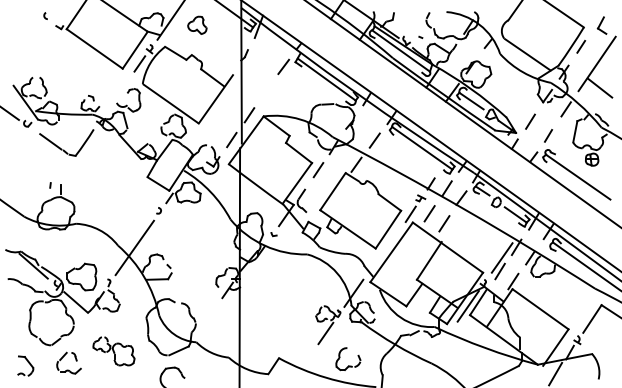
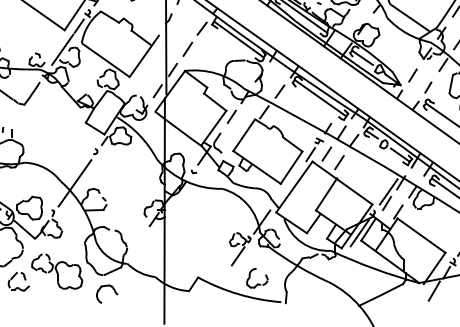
line: (266, 90) -> (187, 48), added
line: (119, 91) -> (61, 49), added
part: (113, 351) -> (56, 271), size x1.43

